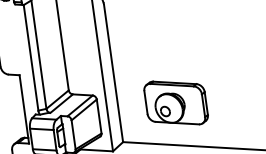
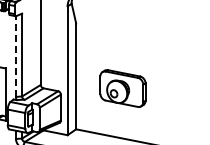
line: (30, 57) -> (15, 56), solid -> dashed
part: (175, 103) -> (122, 88), moved

